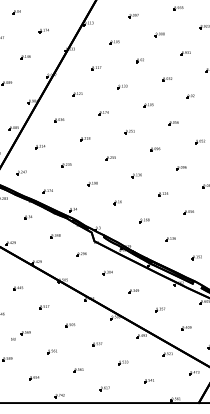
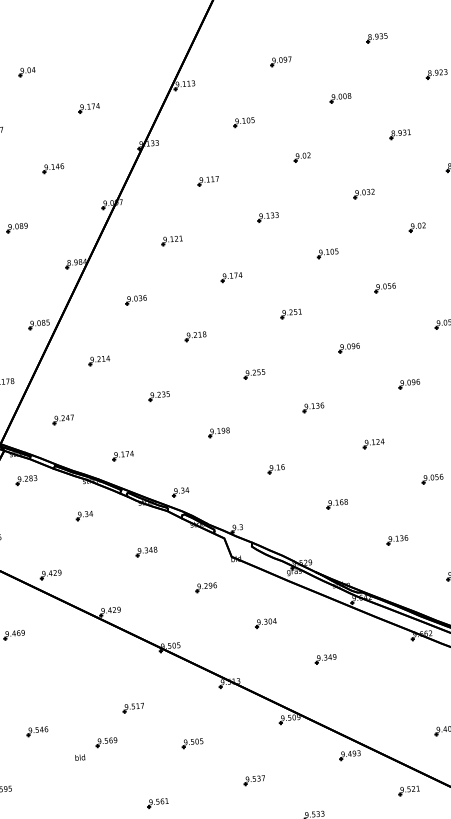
part: (18, 288) -> (74, 671), removed
part: (159, 309) -> (383, 694), removed
part: (20, 335) -> (95, 748), moved

